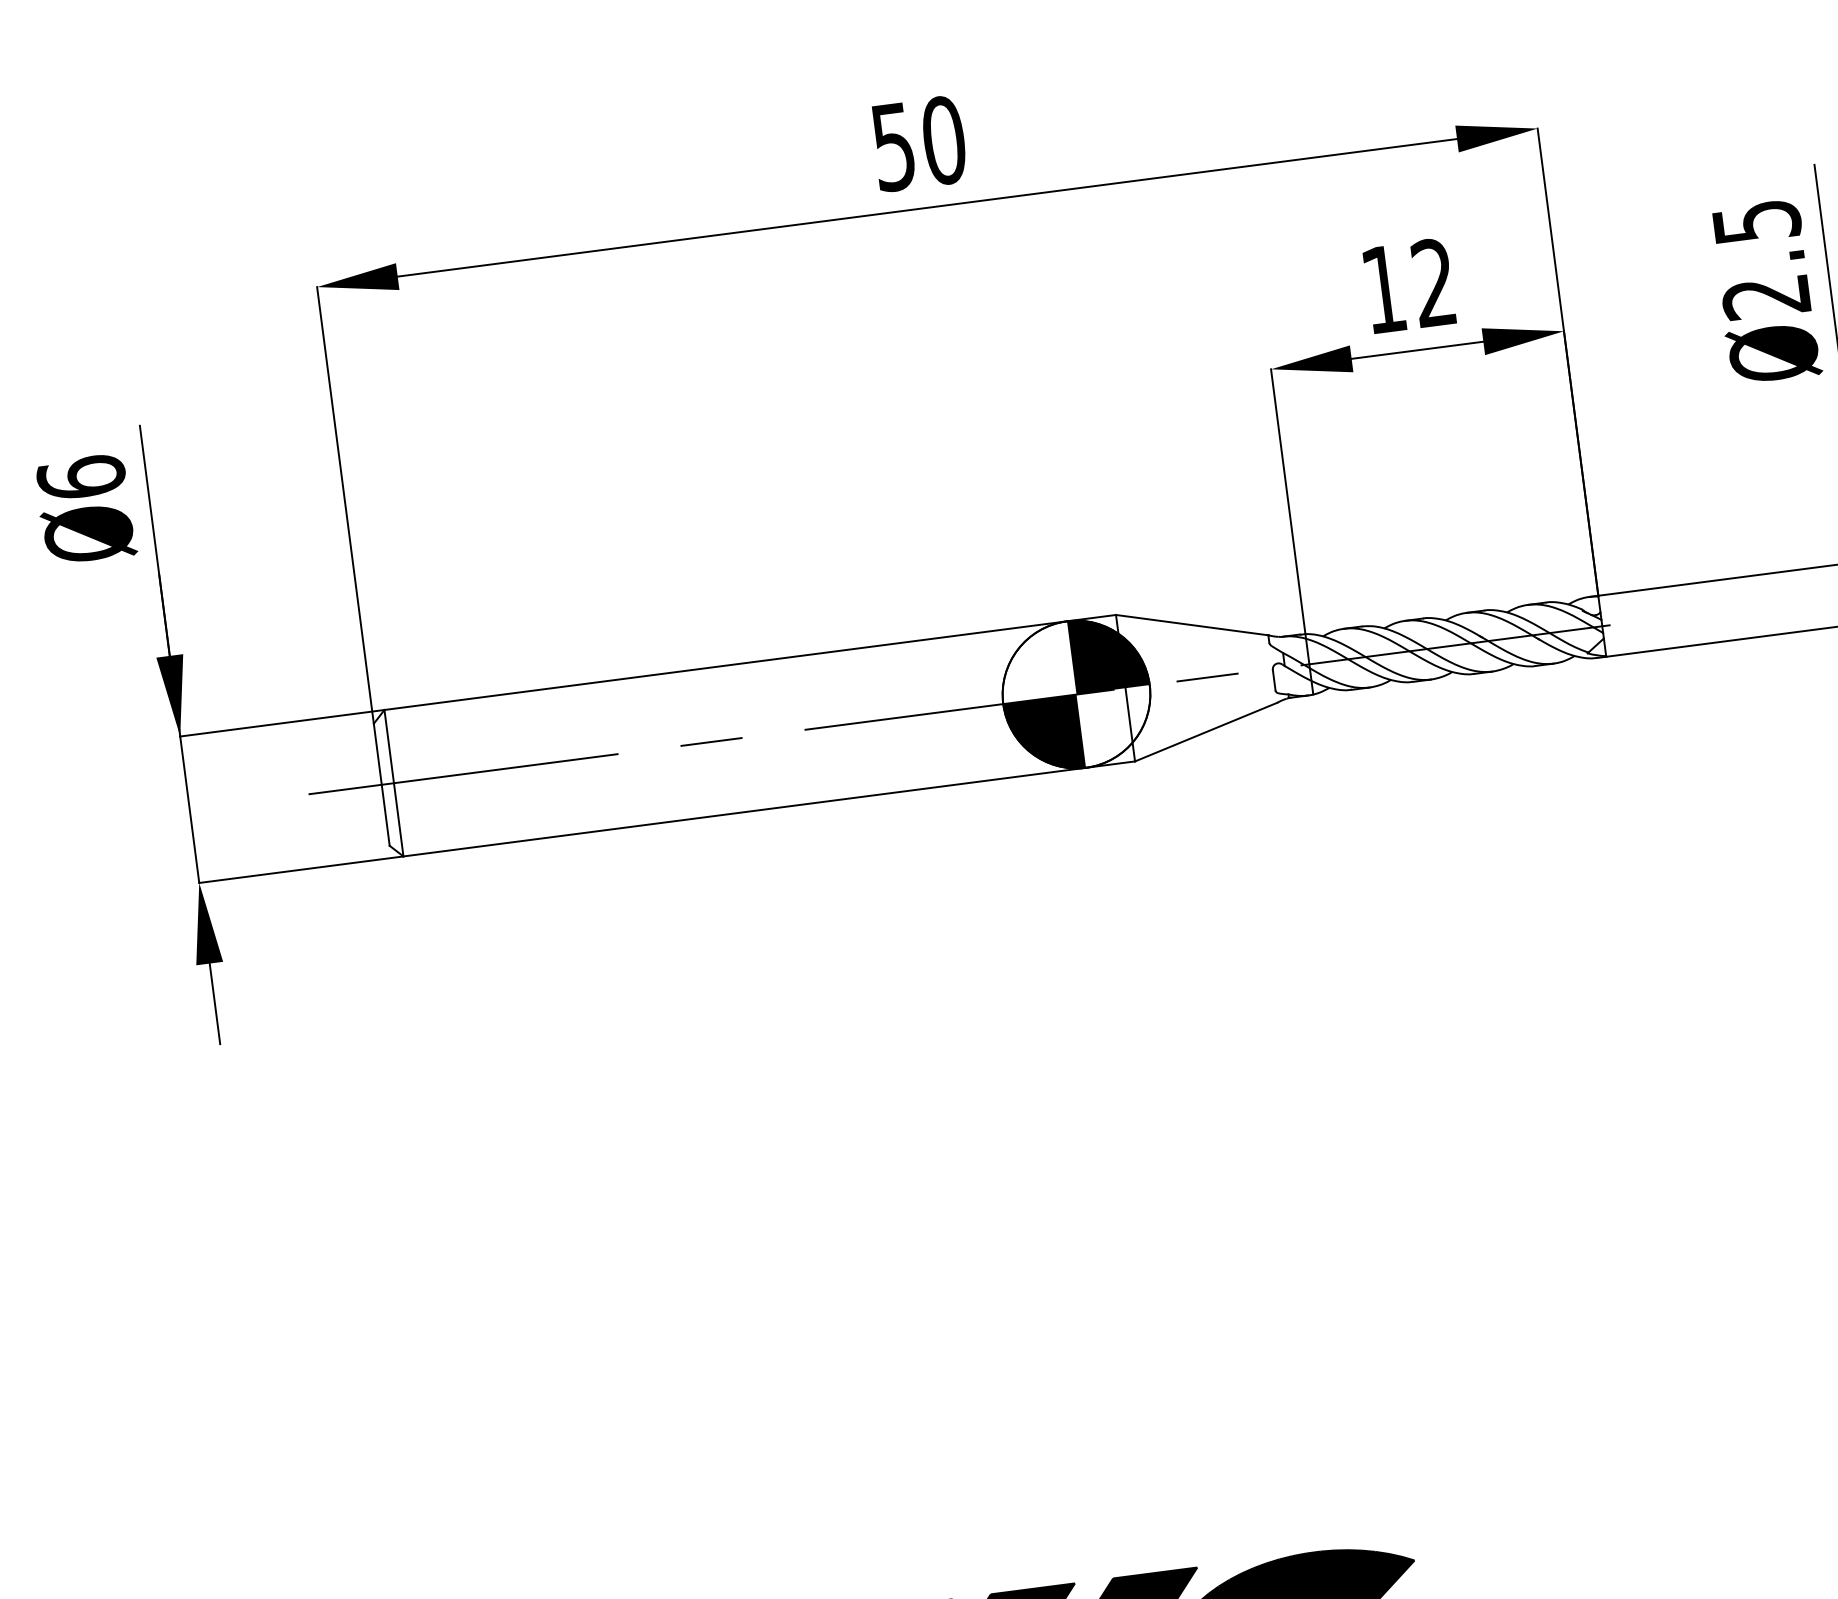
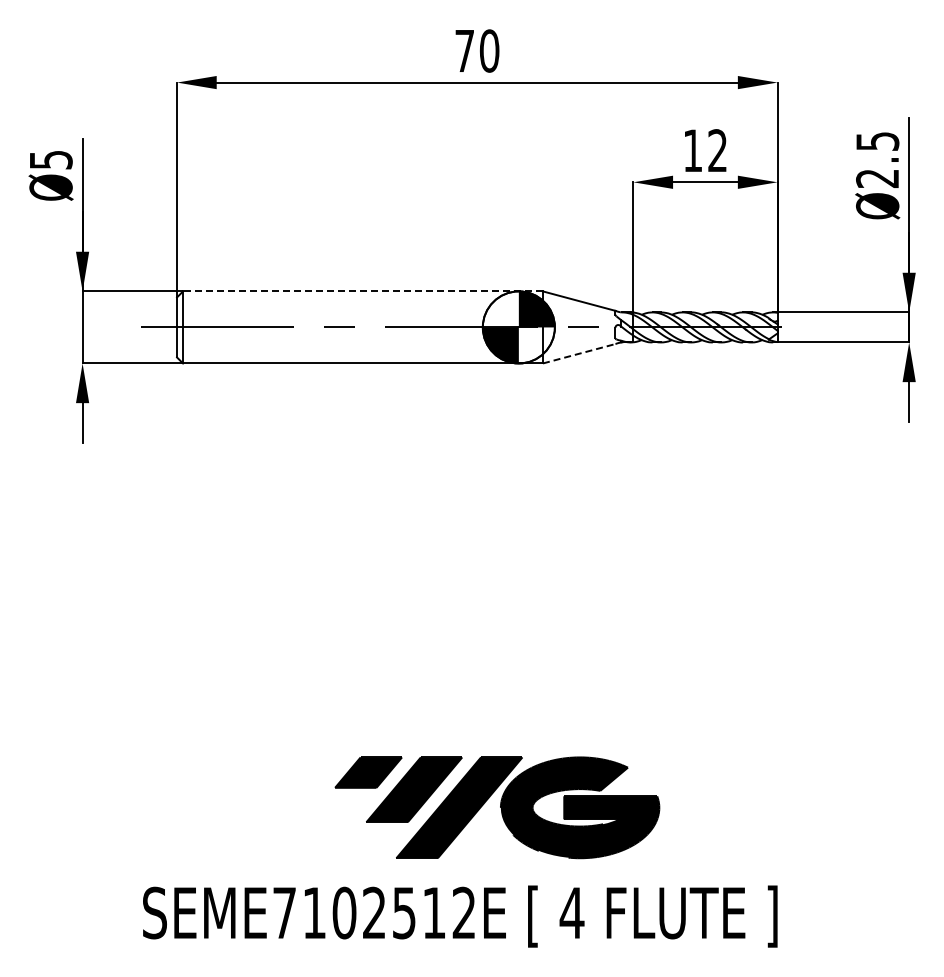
text: (893, 148) -> (464, 51), 50 -> 70
text: (80, 476) -> (50, 159), Ø6 -> Ø5
line: (751, 662) -> (363, 291), solid -> dashed
line: (1206, 731) -> (579, 353), solid -> dashed

